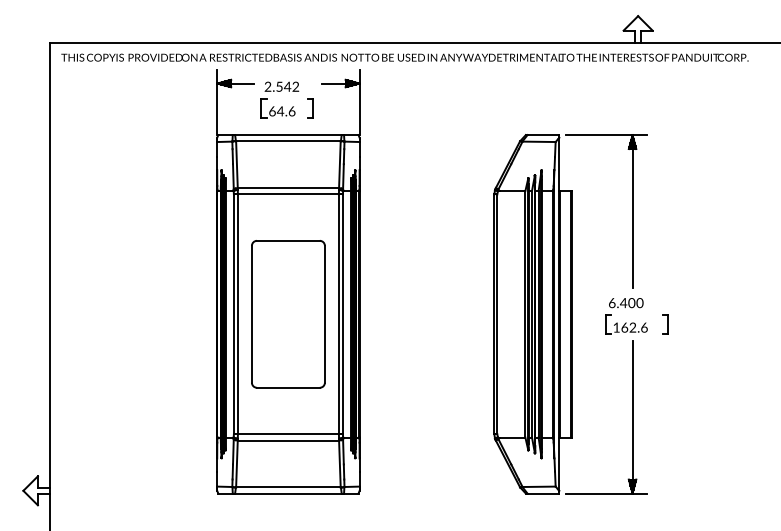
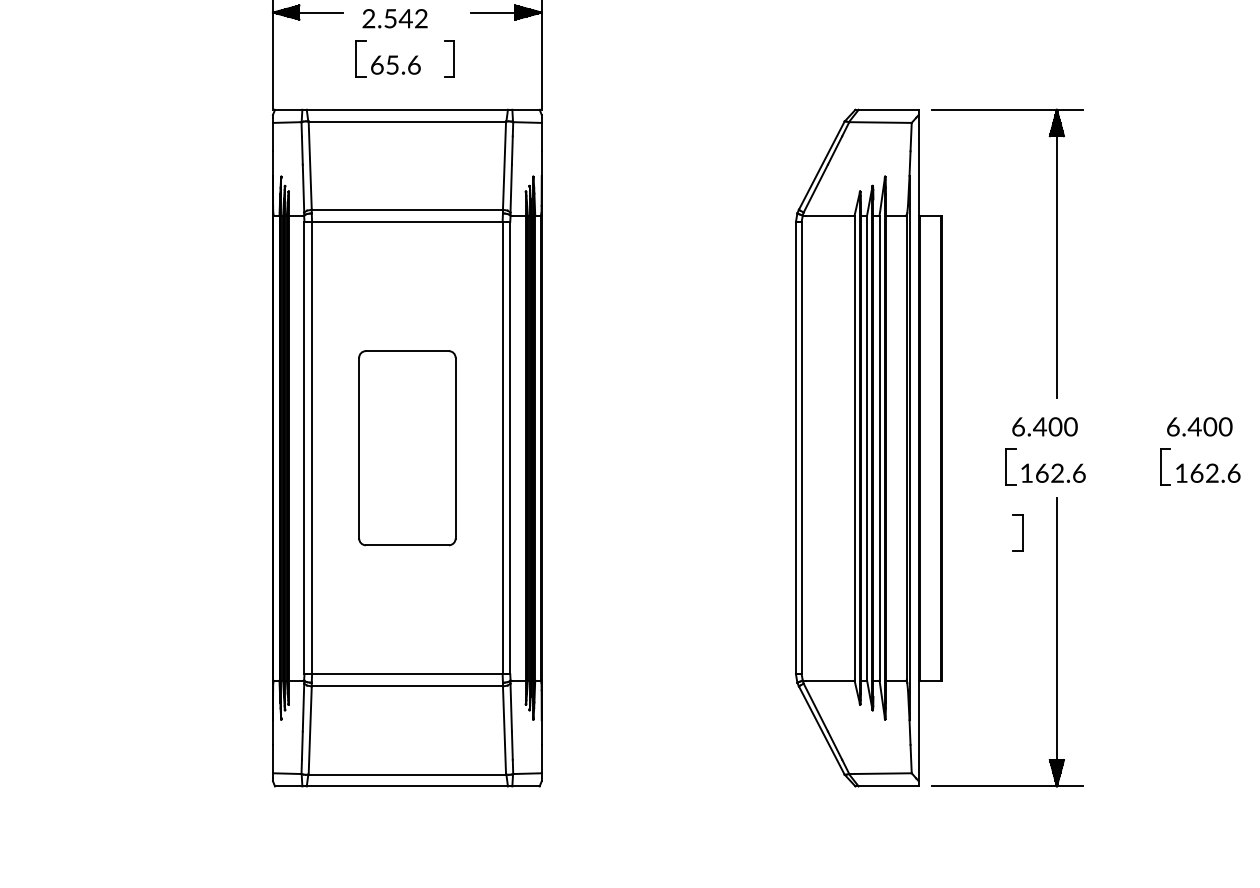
text: (280, 111) -> (392, 65), 64.6 -> 65.6
part: (288, 314) -> (407, 448), size x0.7
part: (708, 316) -> (1200, 452), added
part: (665, 324) -> (1017, 533), moved

